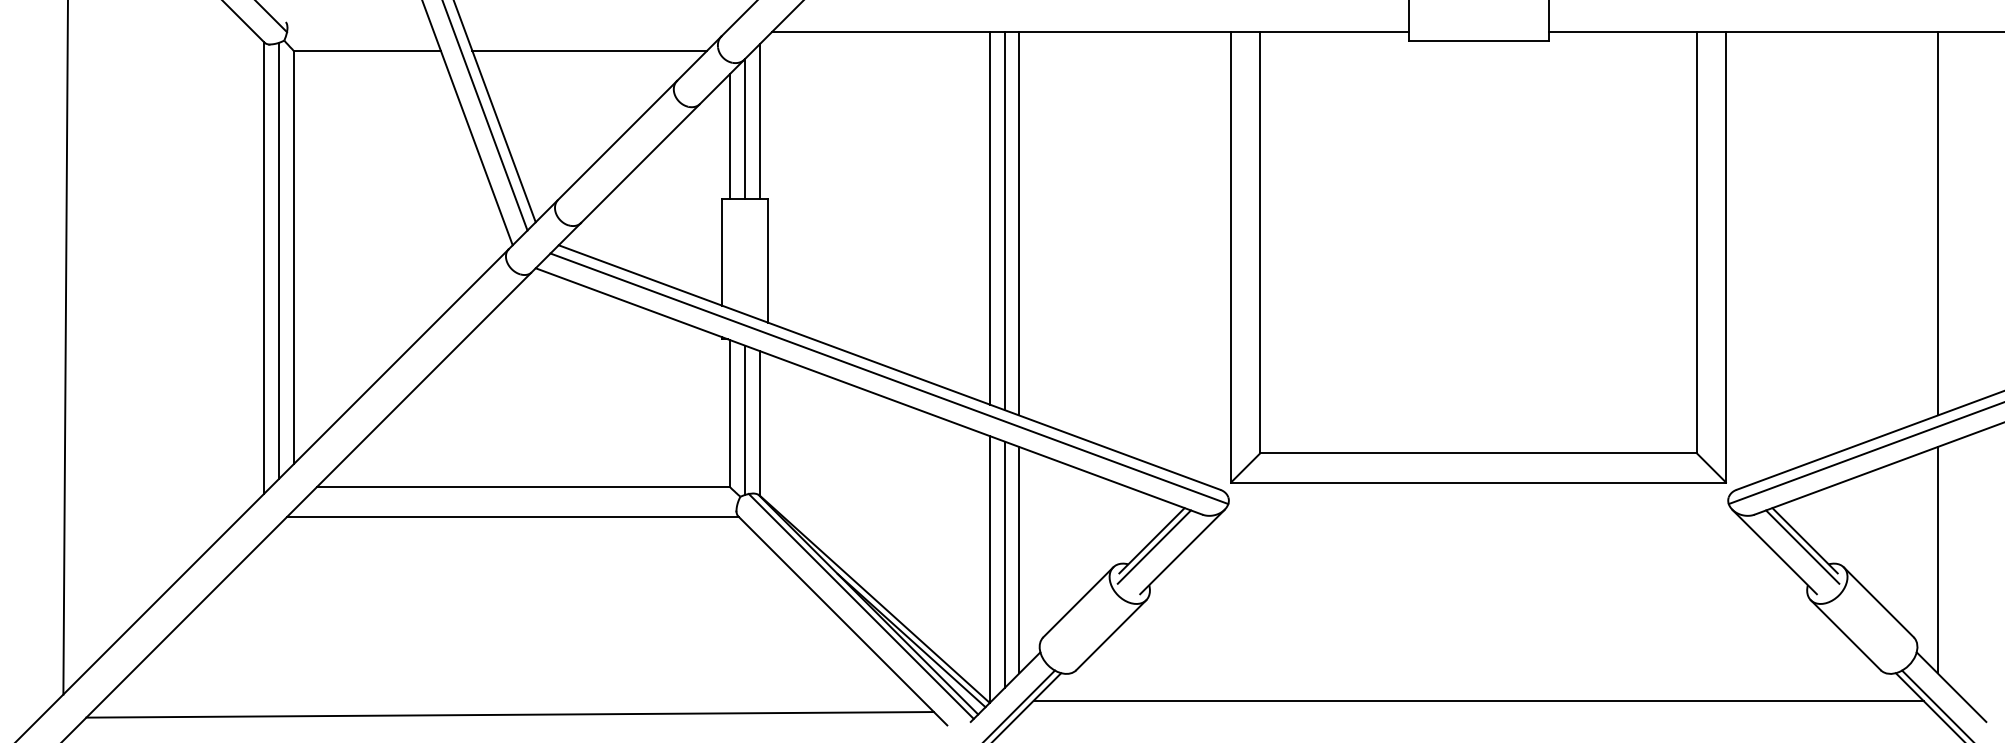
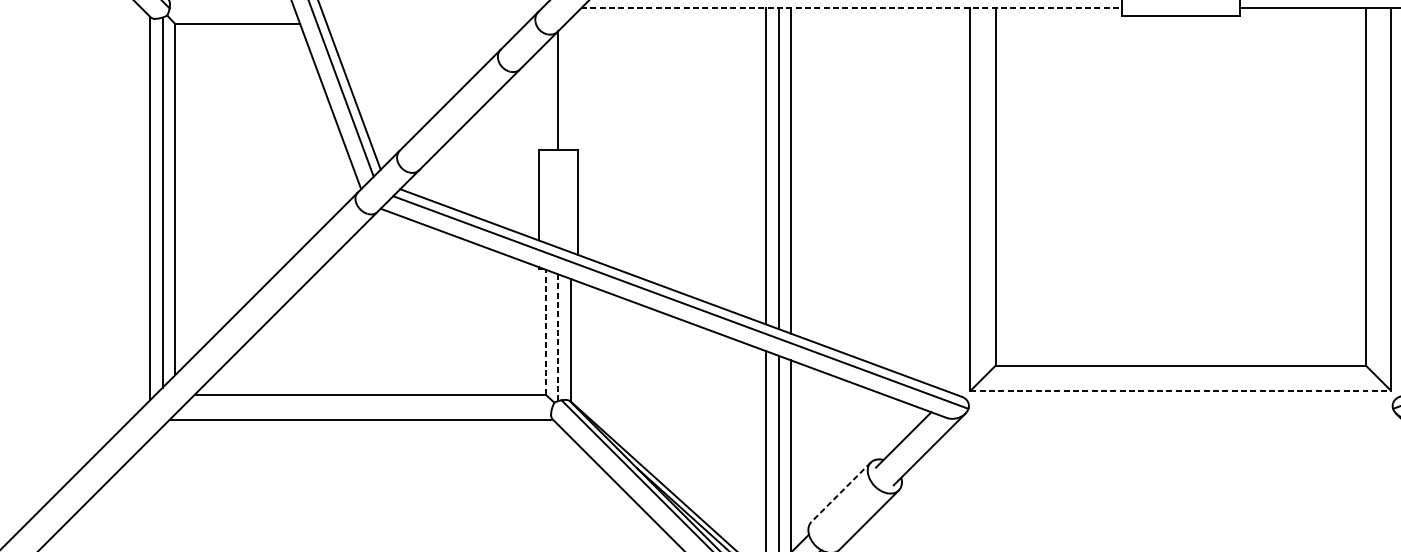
line: (1090, 32) -> (851, 8), solid -> dashed
line: (589, 50) -> (426, 23), removed
line: (759, 121) -> (570, 84), removed
line: (730, 136) -> (546, 96), removed
line: (730, 413) -> (546, 331), solid -> dashed
line: (745, 420) -> (558, 337), solid -> dashed
line: (1478, 482) -> (1180, 390), solid -> dashed
line: (1154, 546) -> (905, 444), removed
line: (1077, 602) -> (840, 492), solid -> dashed

